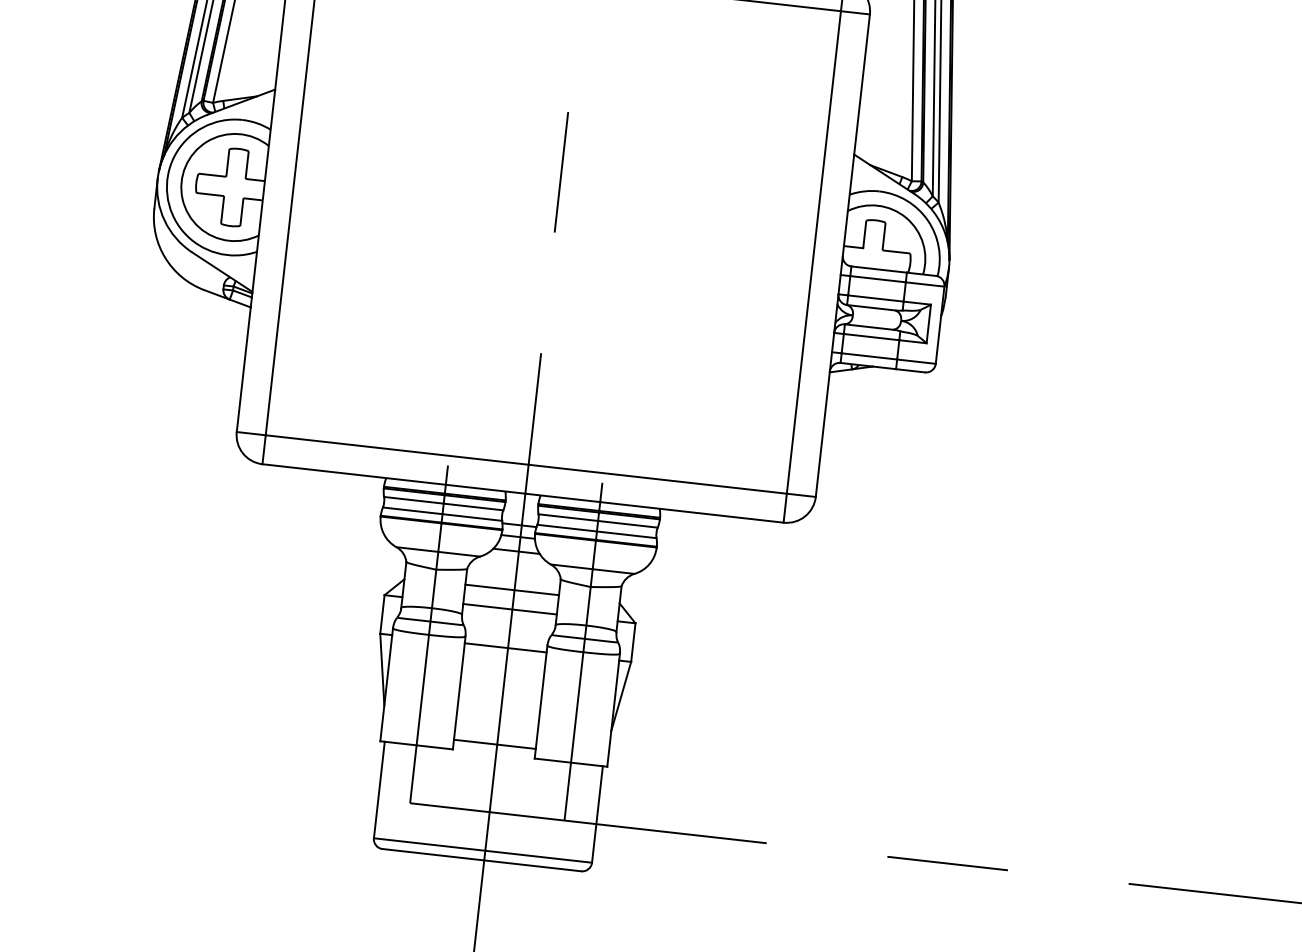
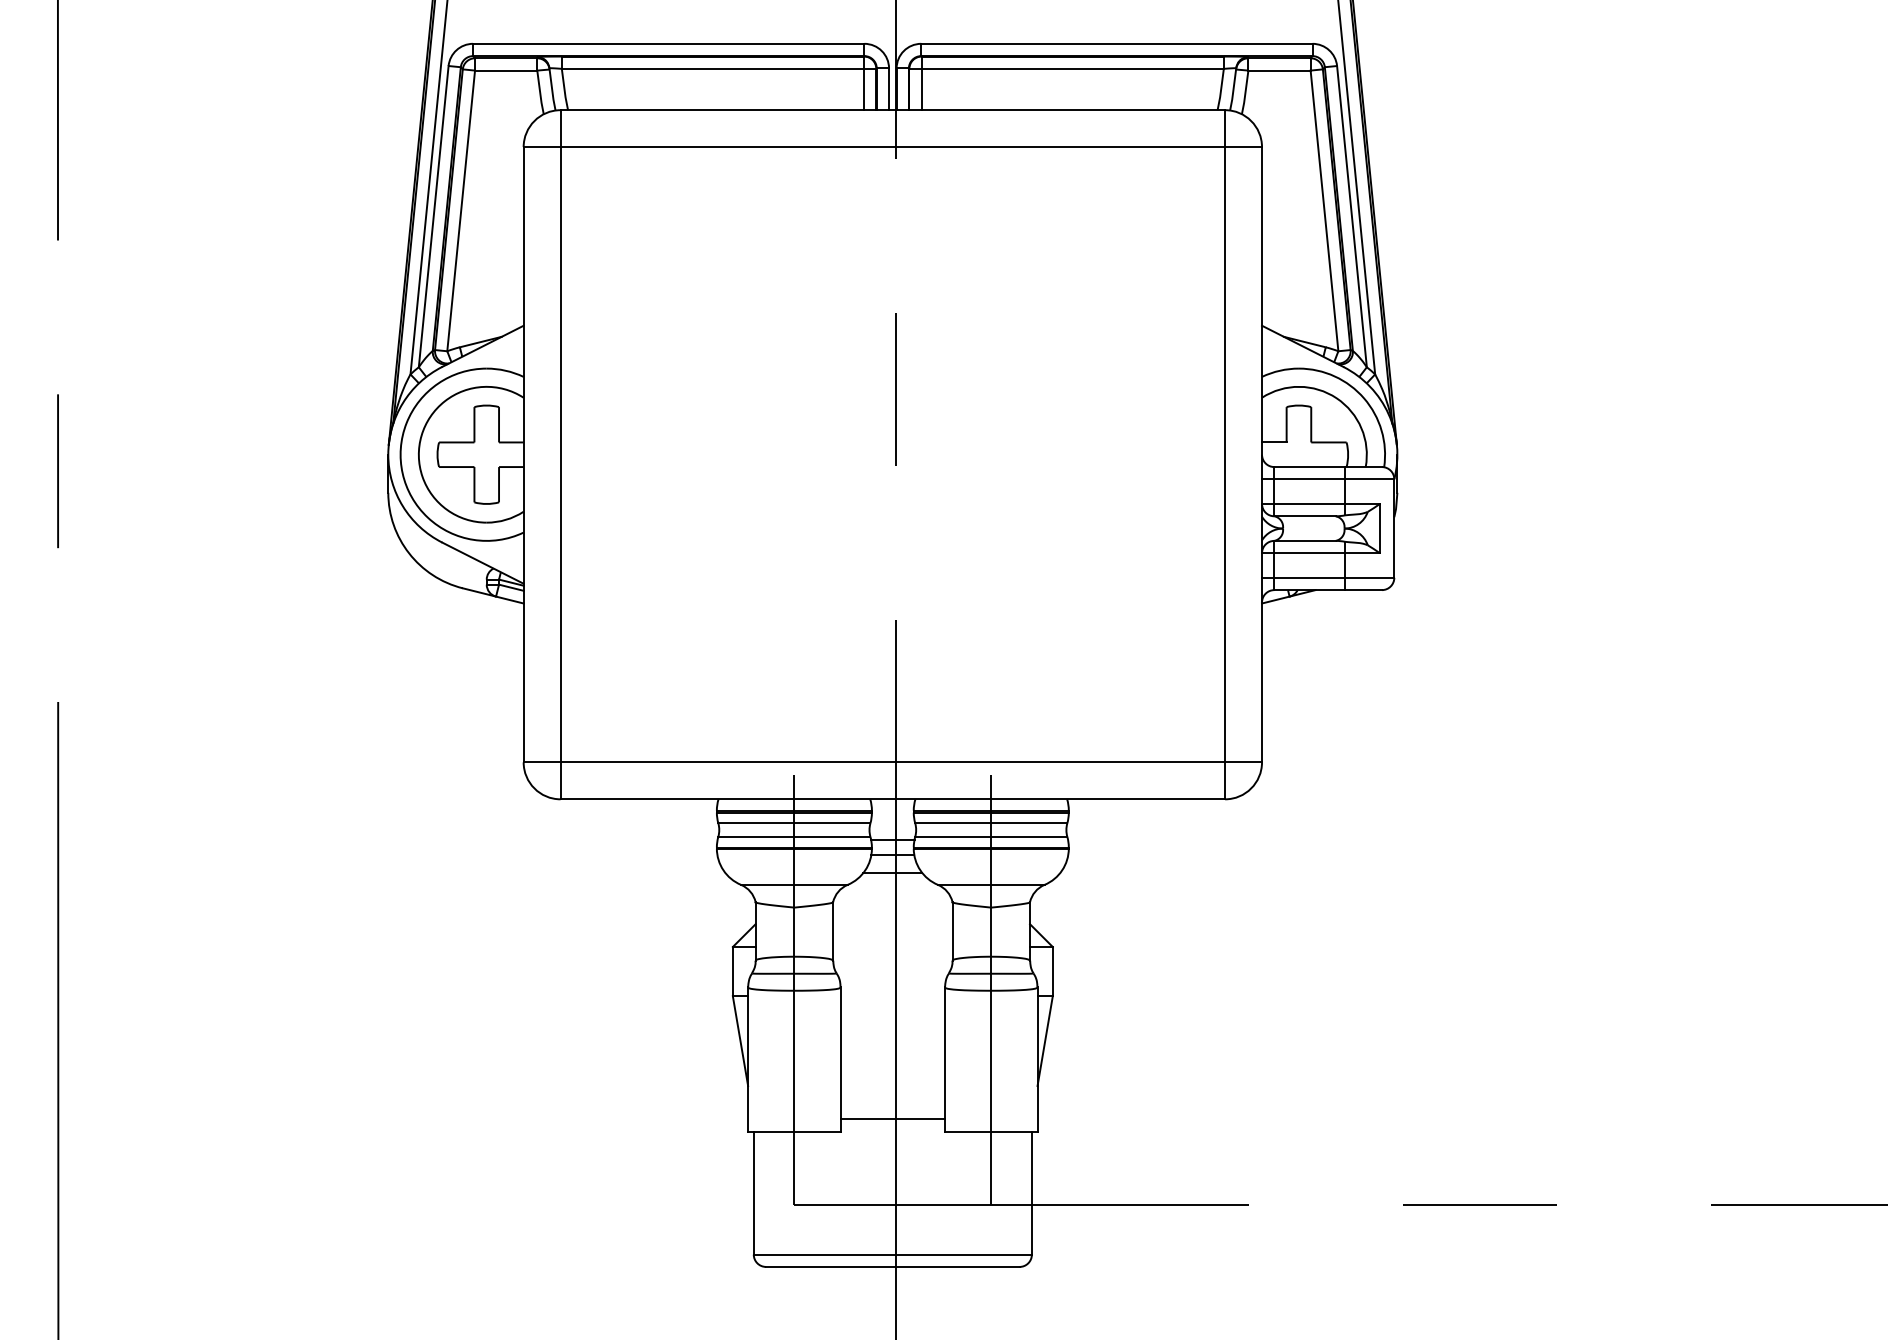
line: (511, 590) -> (892, 922), removed
line: (509, 608) -> (892, 946), removed
line: (505, 648) -> (892, 996), removed

